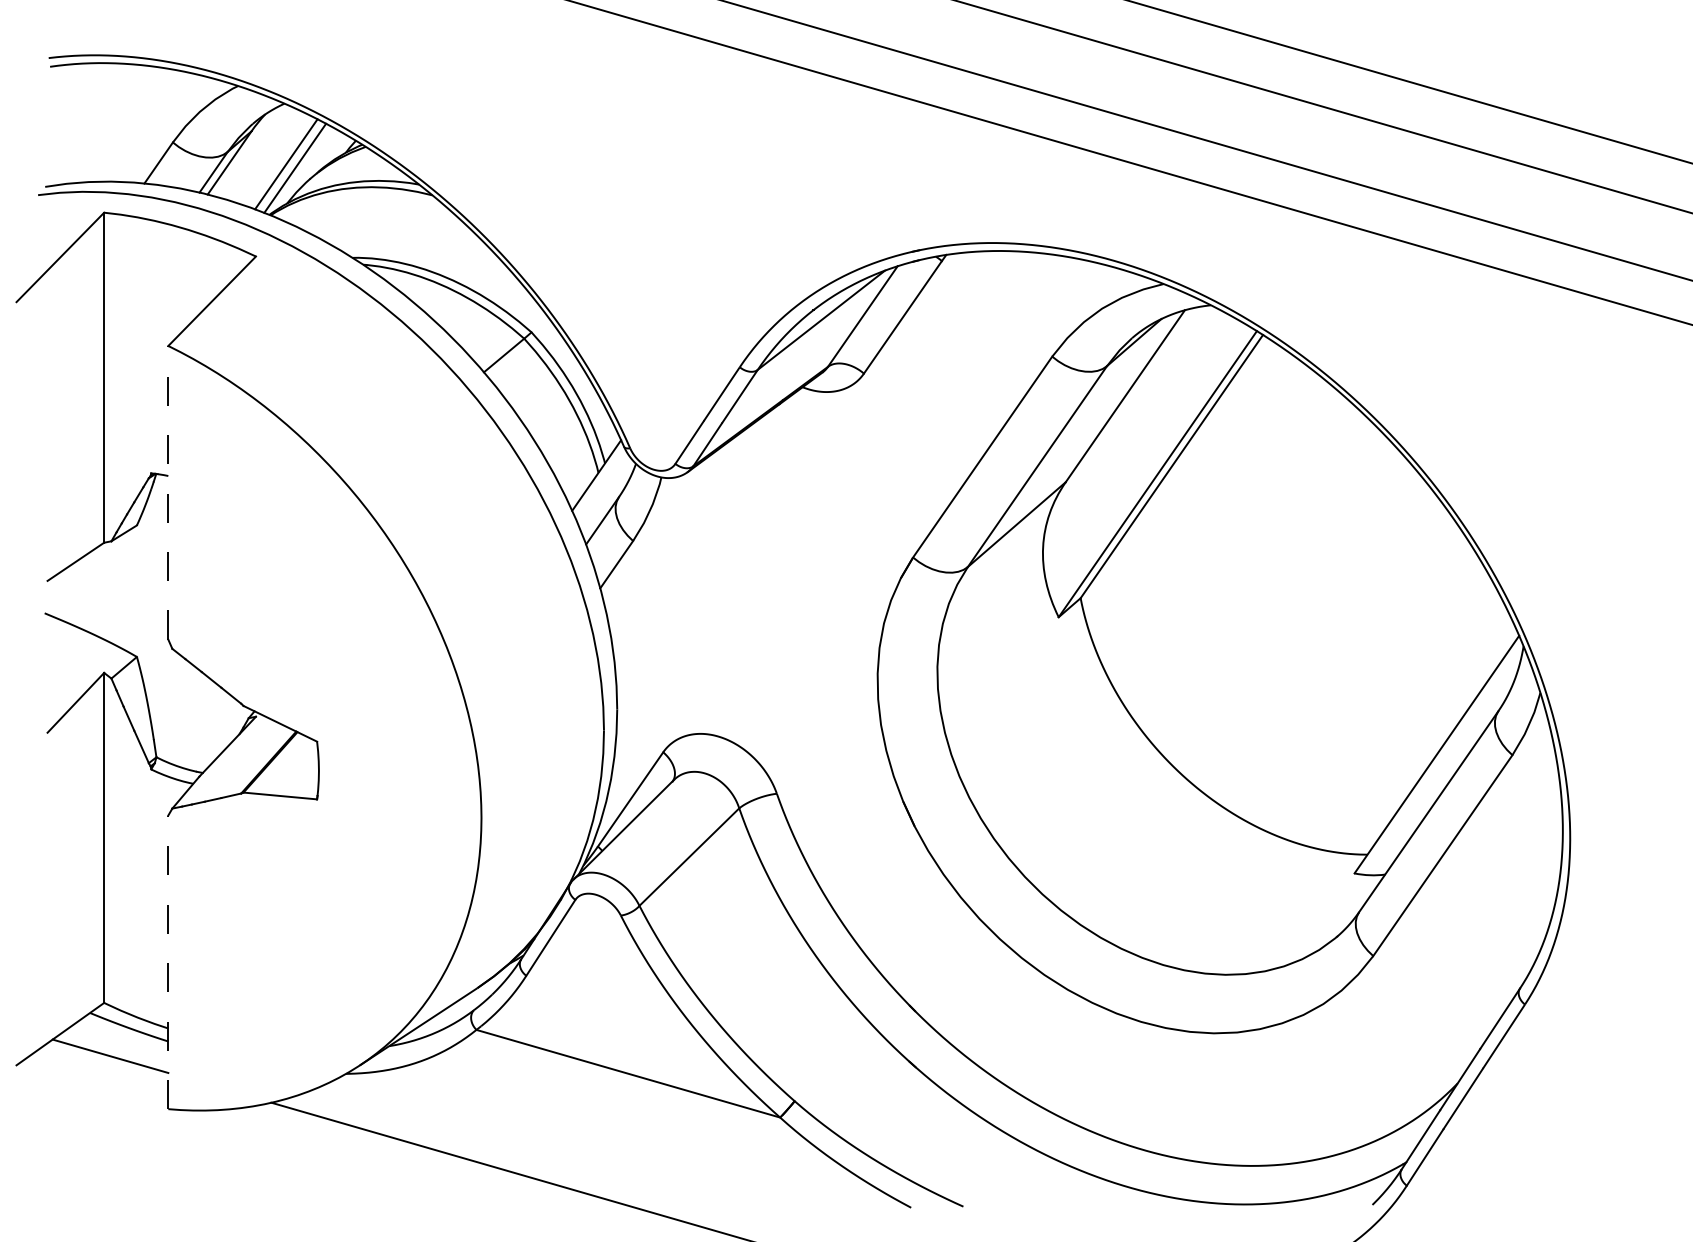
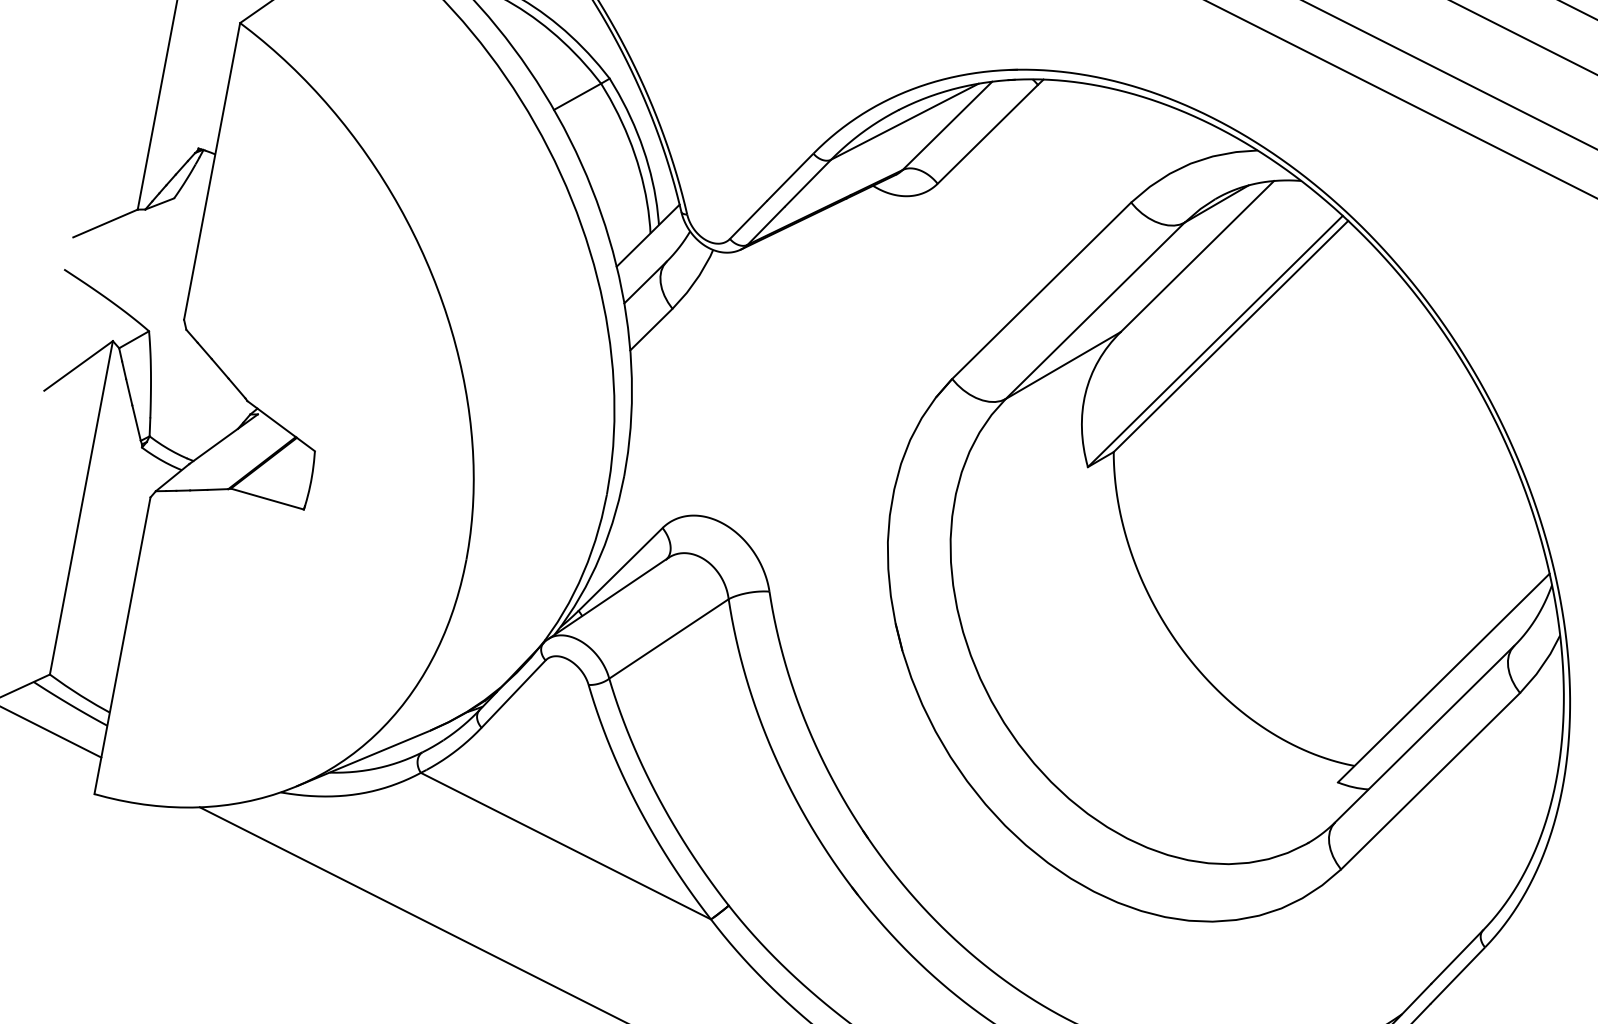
line: (168, 492) -> (212, 171), dashed -> solid
line: (168, 962) -> (122, 645), dashed -> solid

